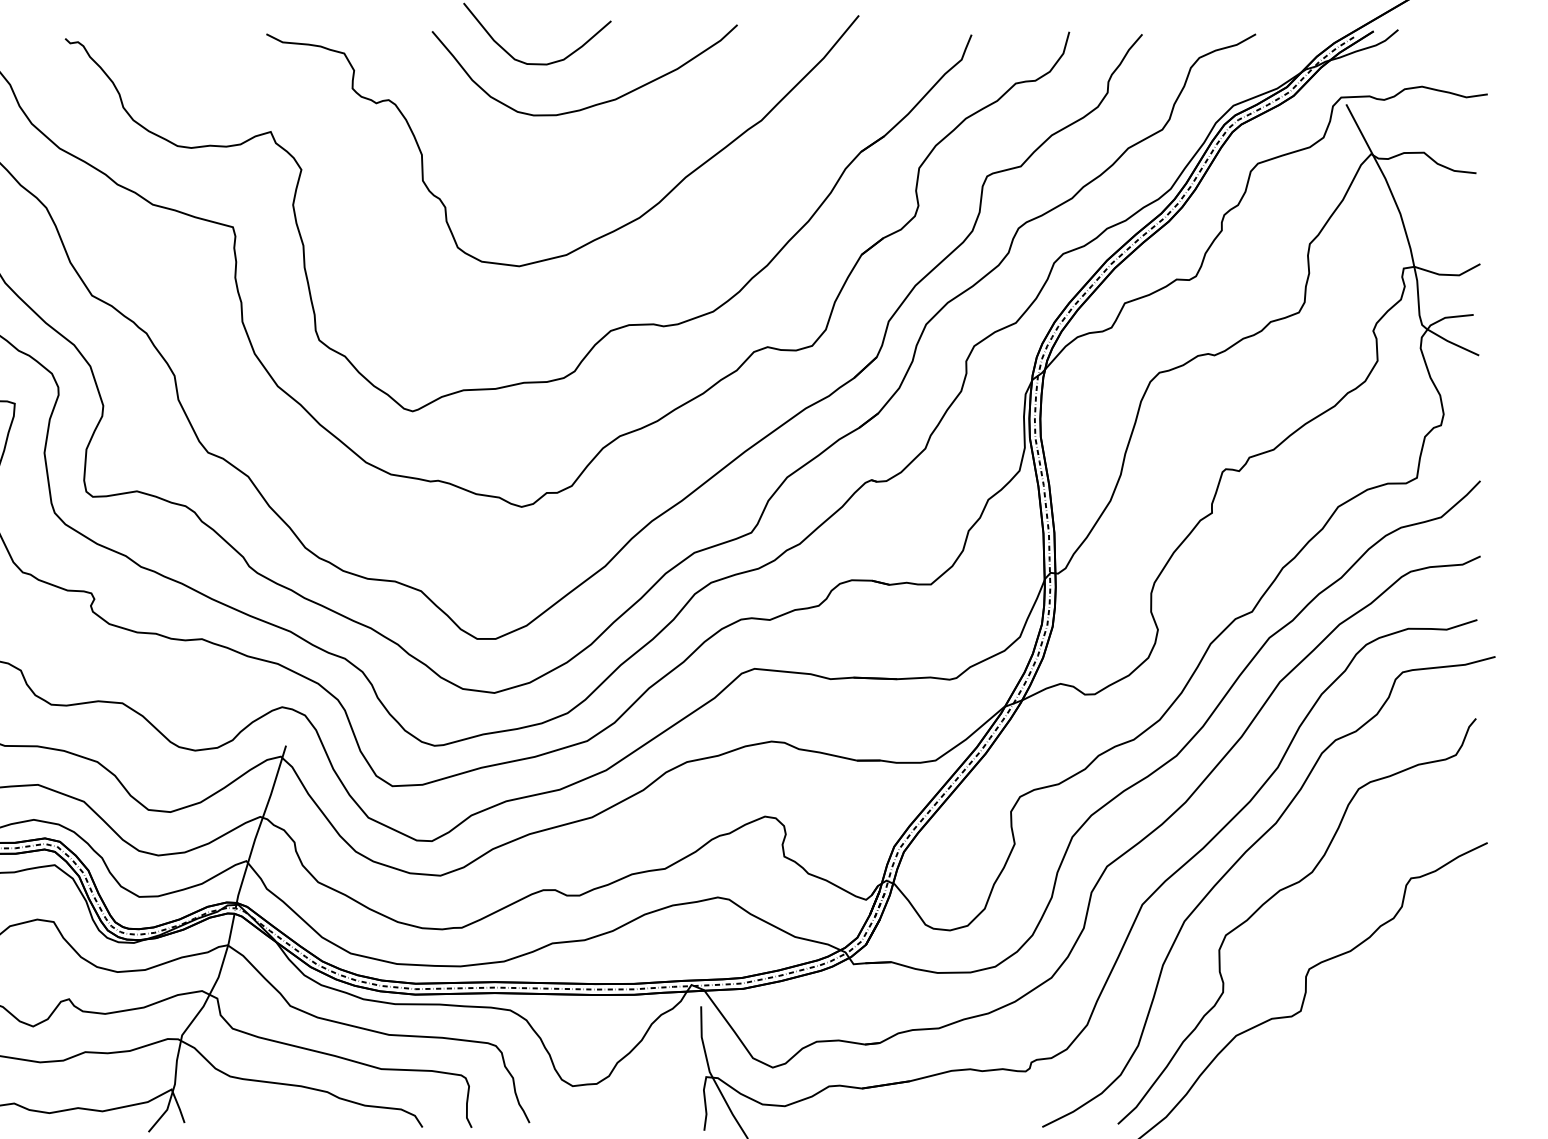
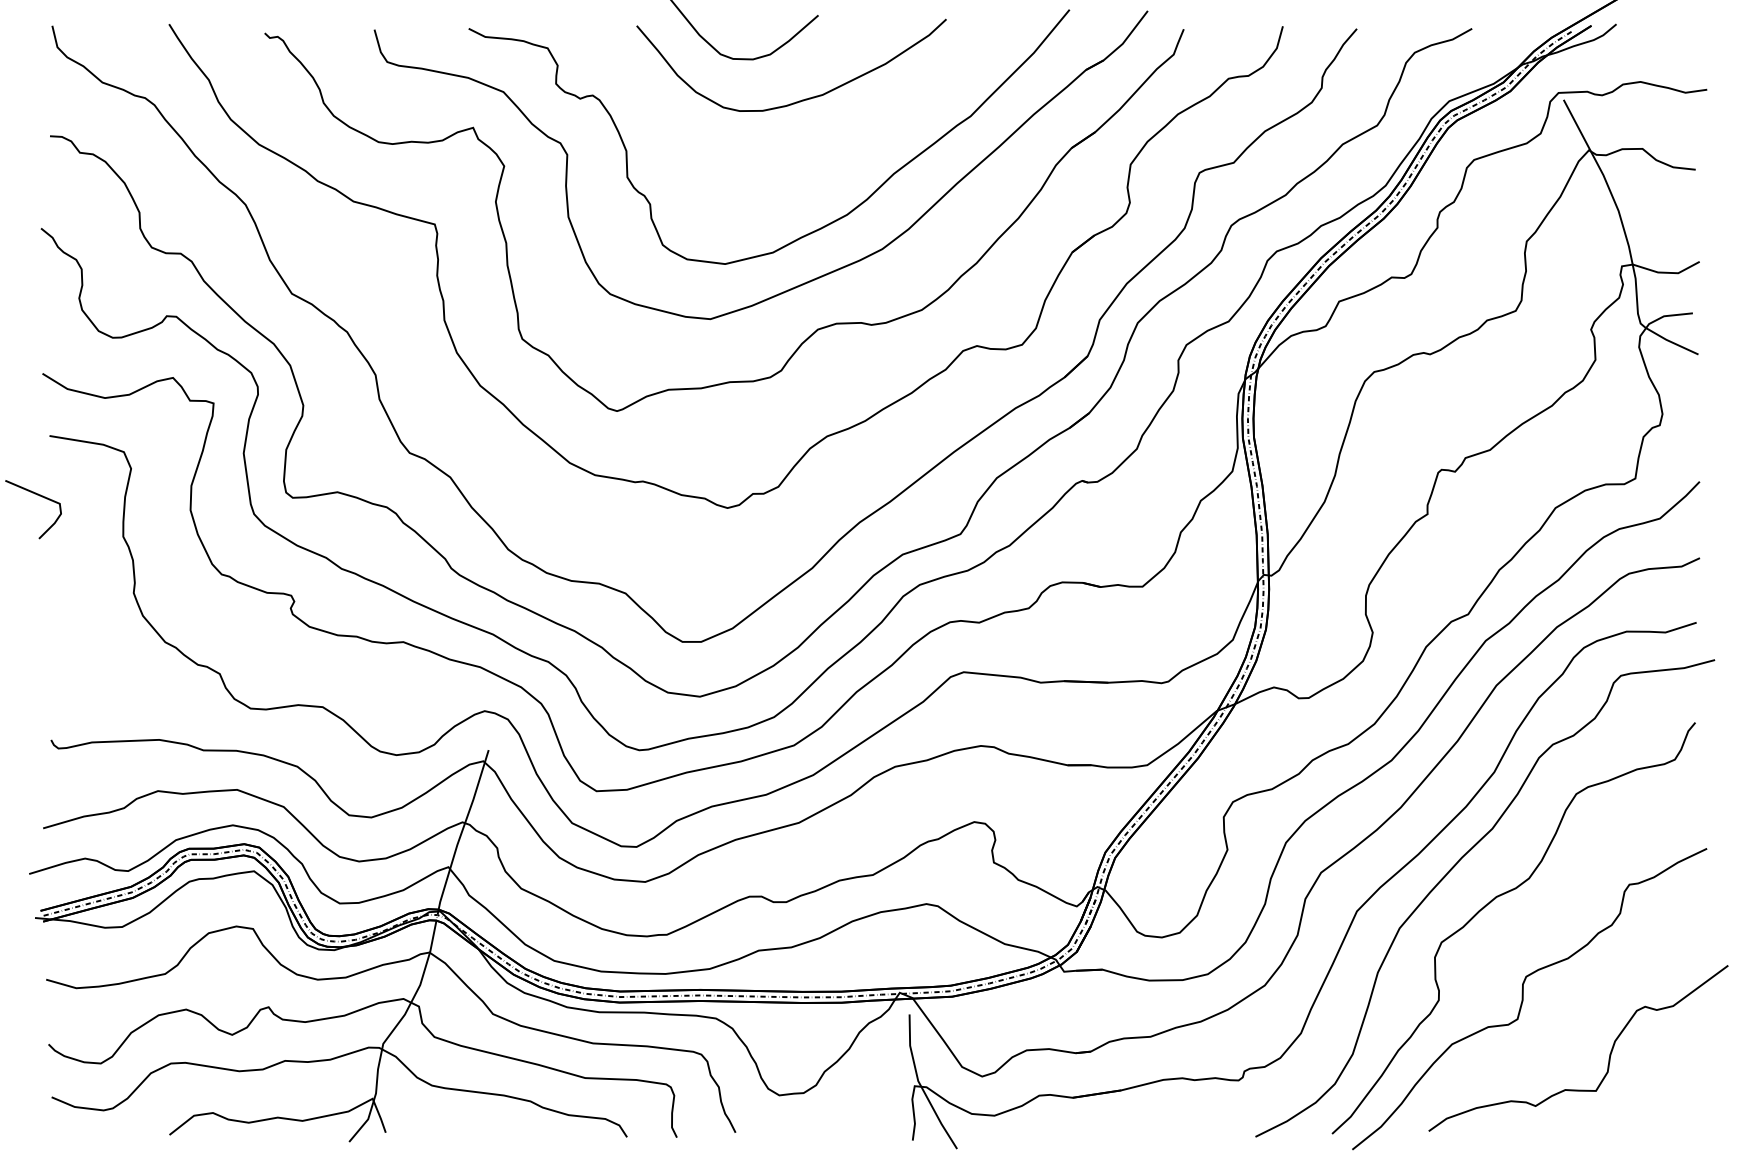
part: (599, 283) -> (806, 281), added
curve: (1391, 1044) -> (1609, 1053), added

